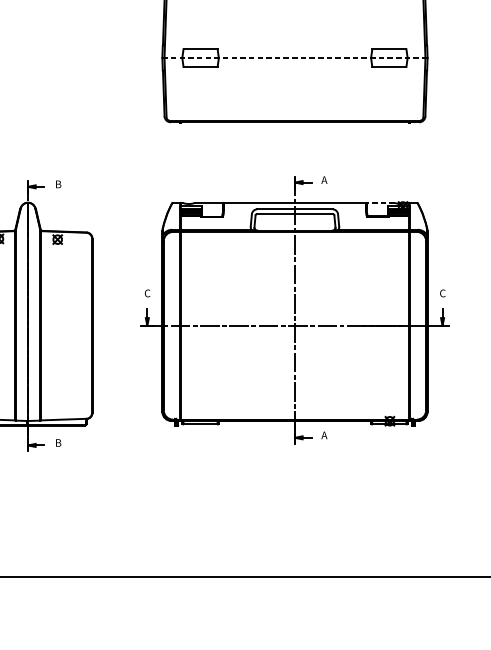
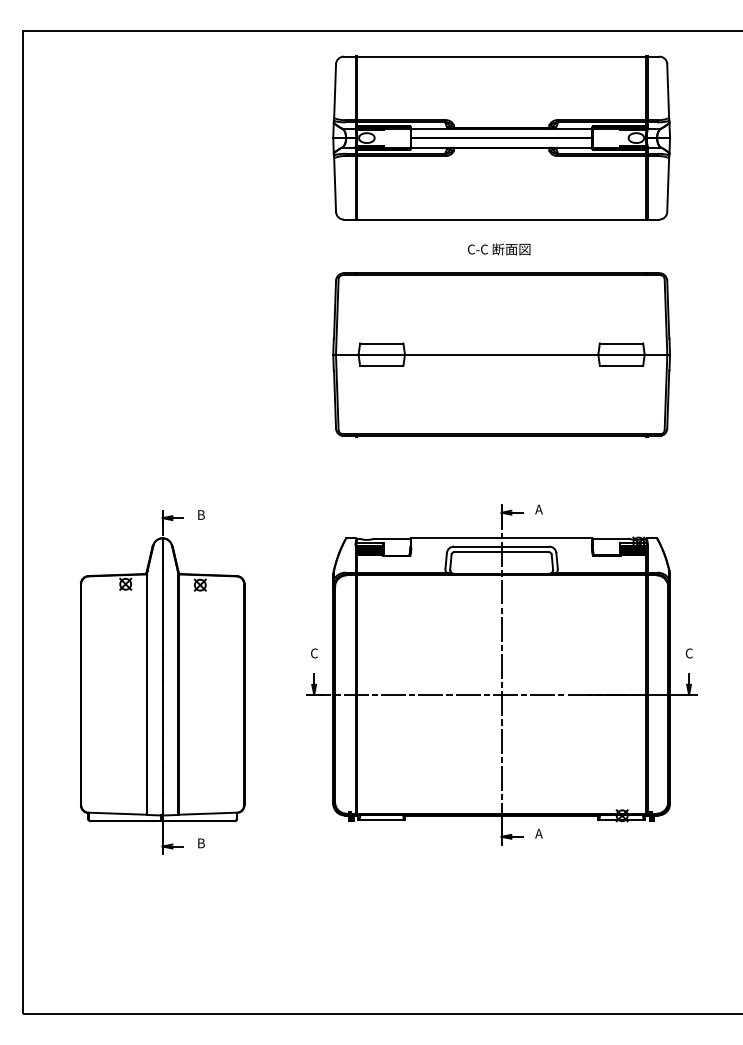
line: (294, 57) -> (501, 354), dashed -> solid
line: (380, 202) -> (610, 538), dashed -> solid

